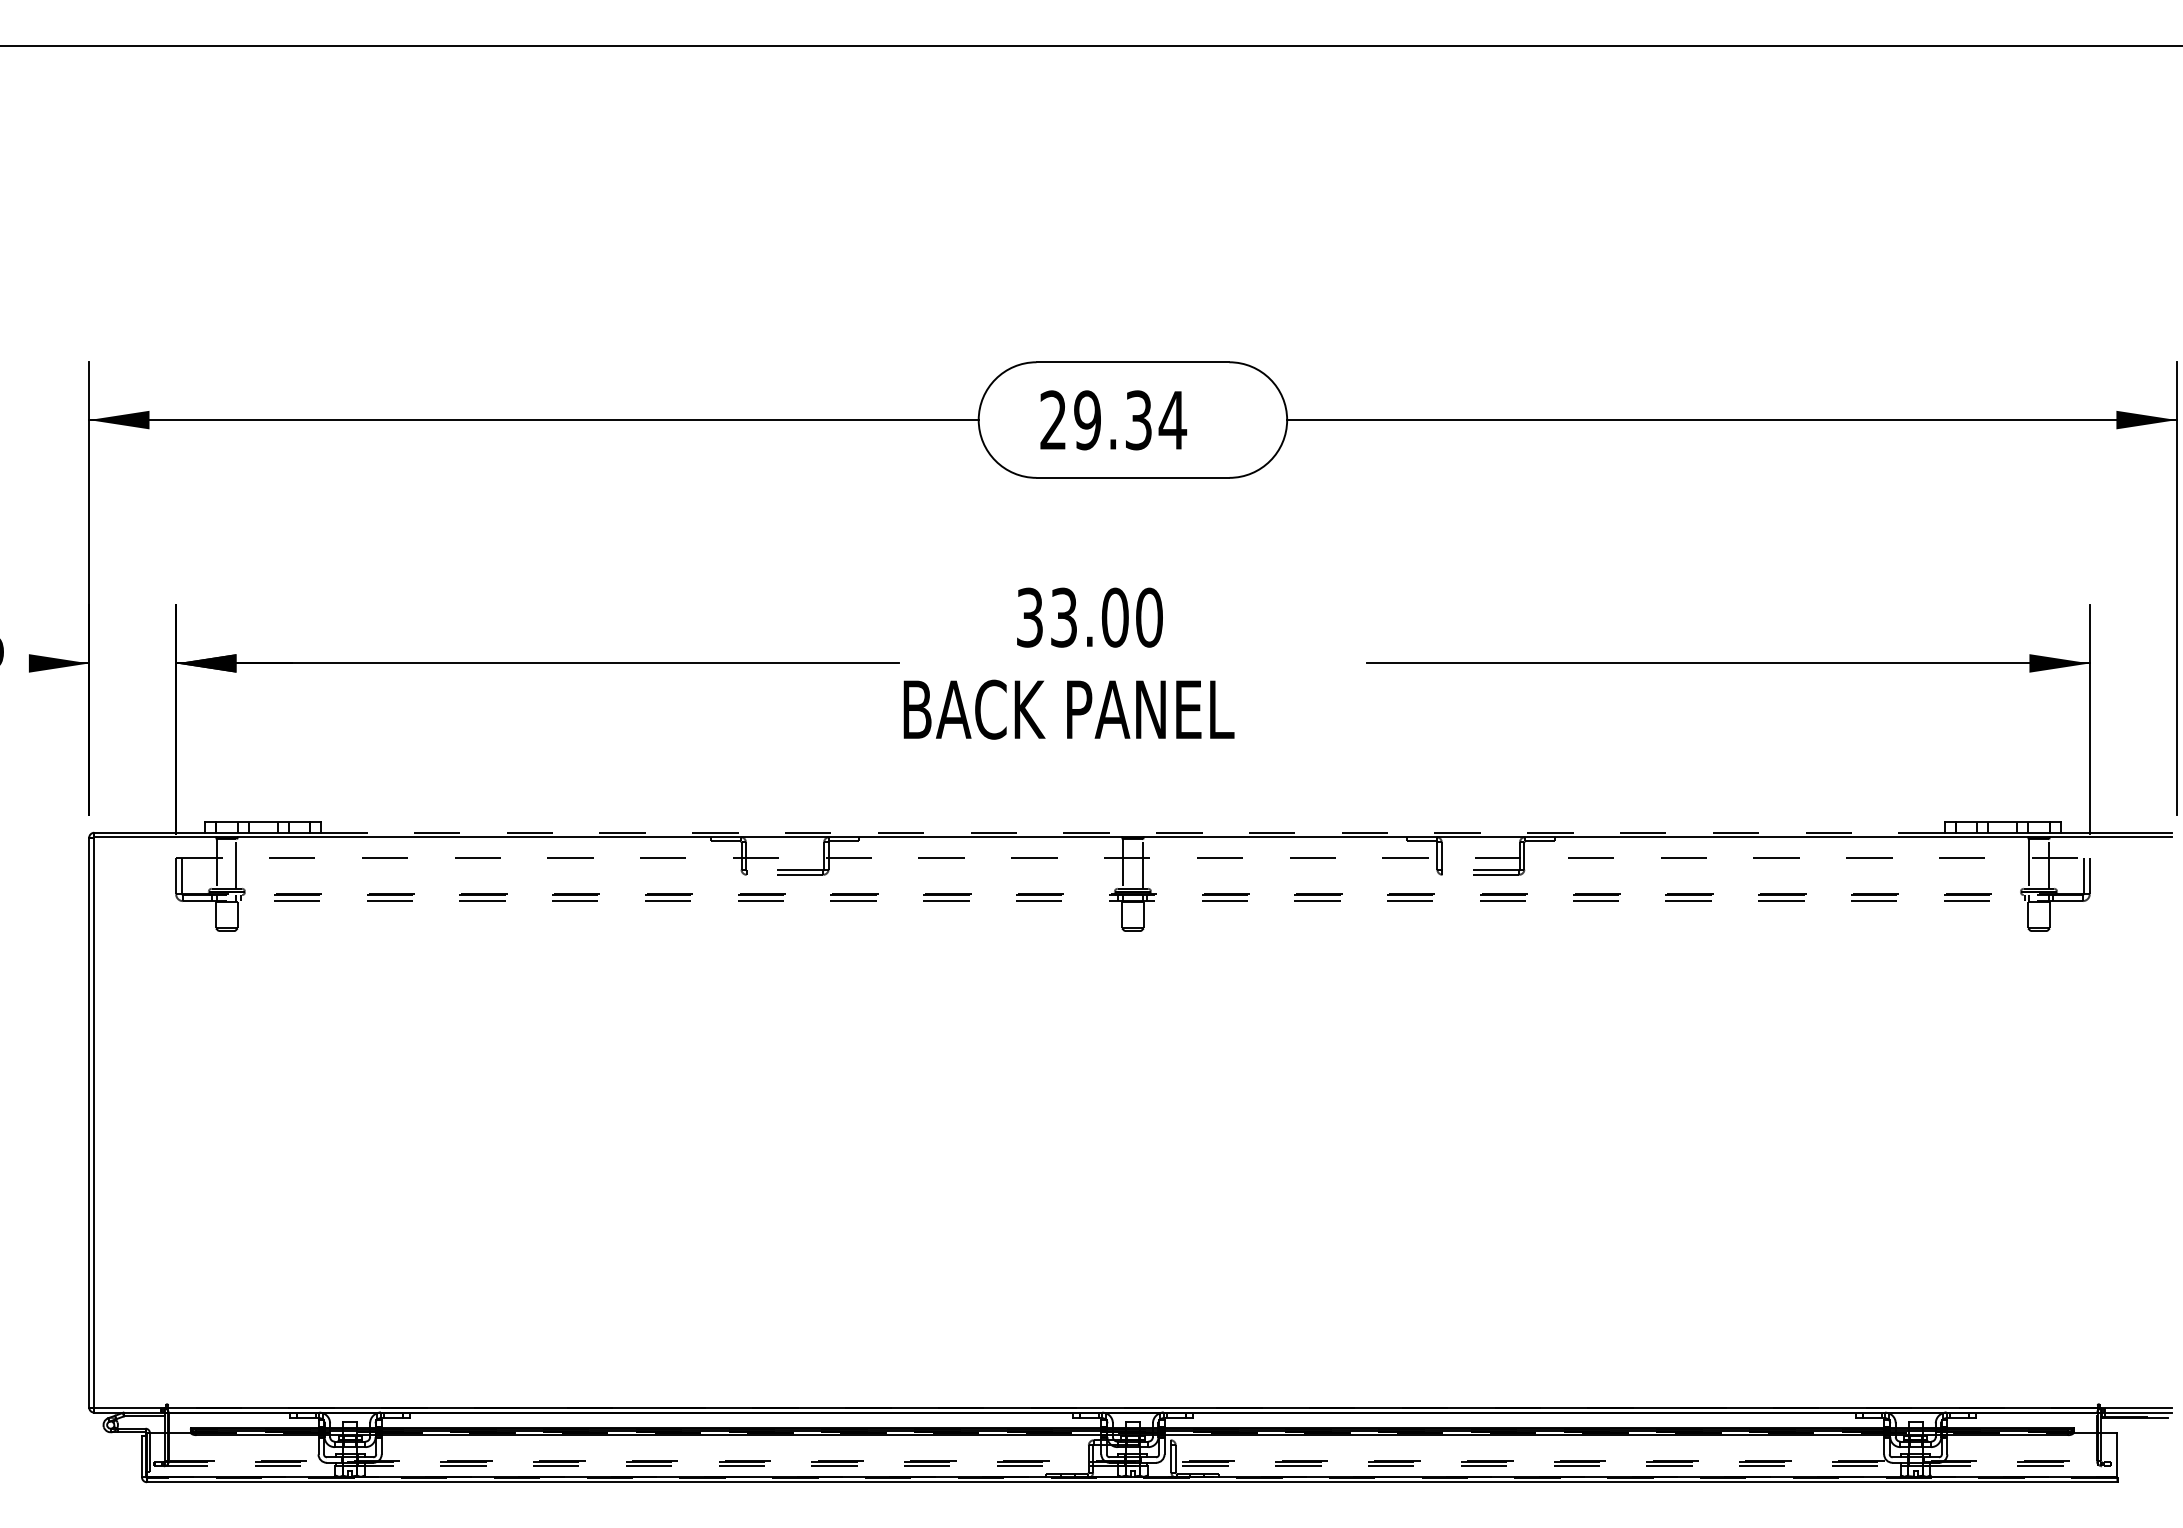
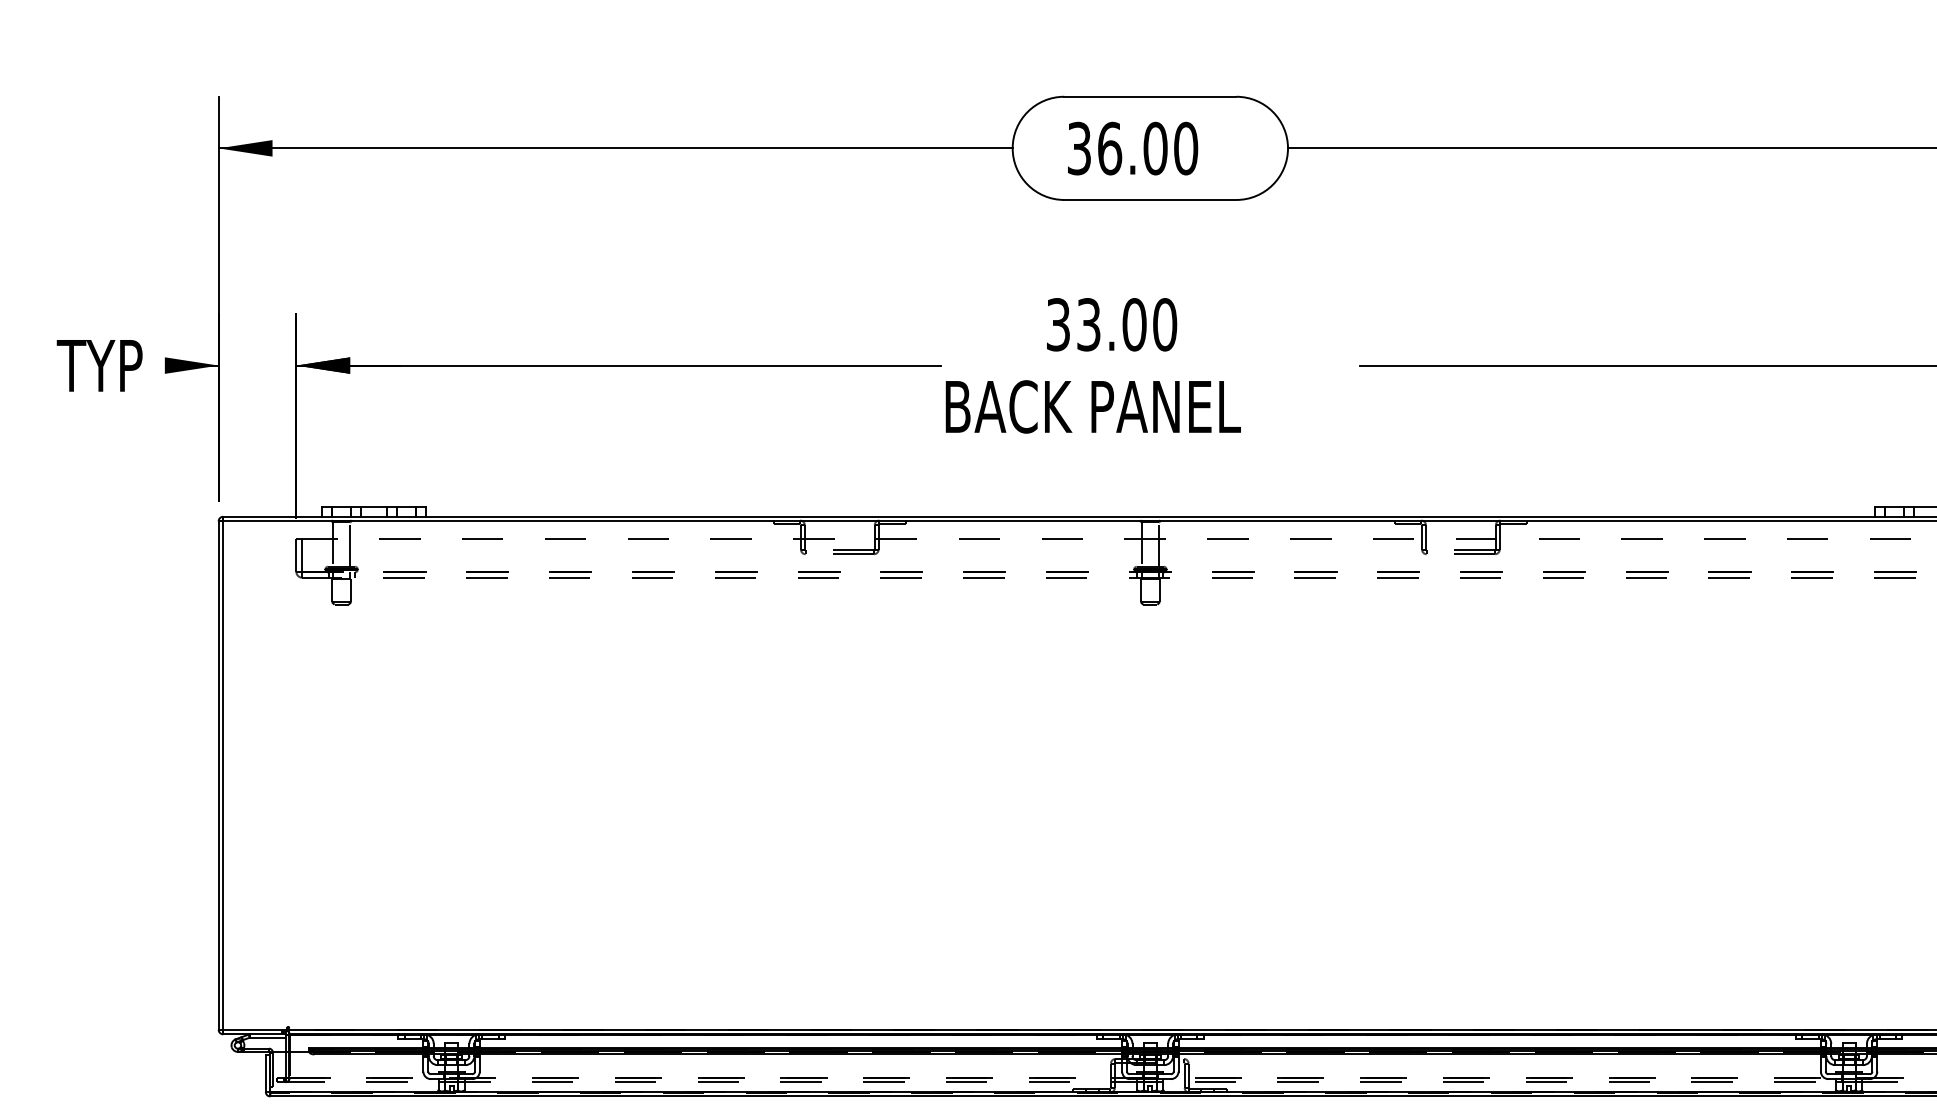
text: (1113, 420) -> (1132, 148), 29.34 -> 36.00
line: (1132, 832) -> (1149, 516), dashed -> solid

